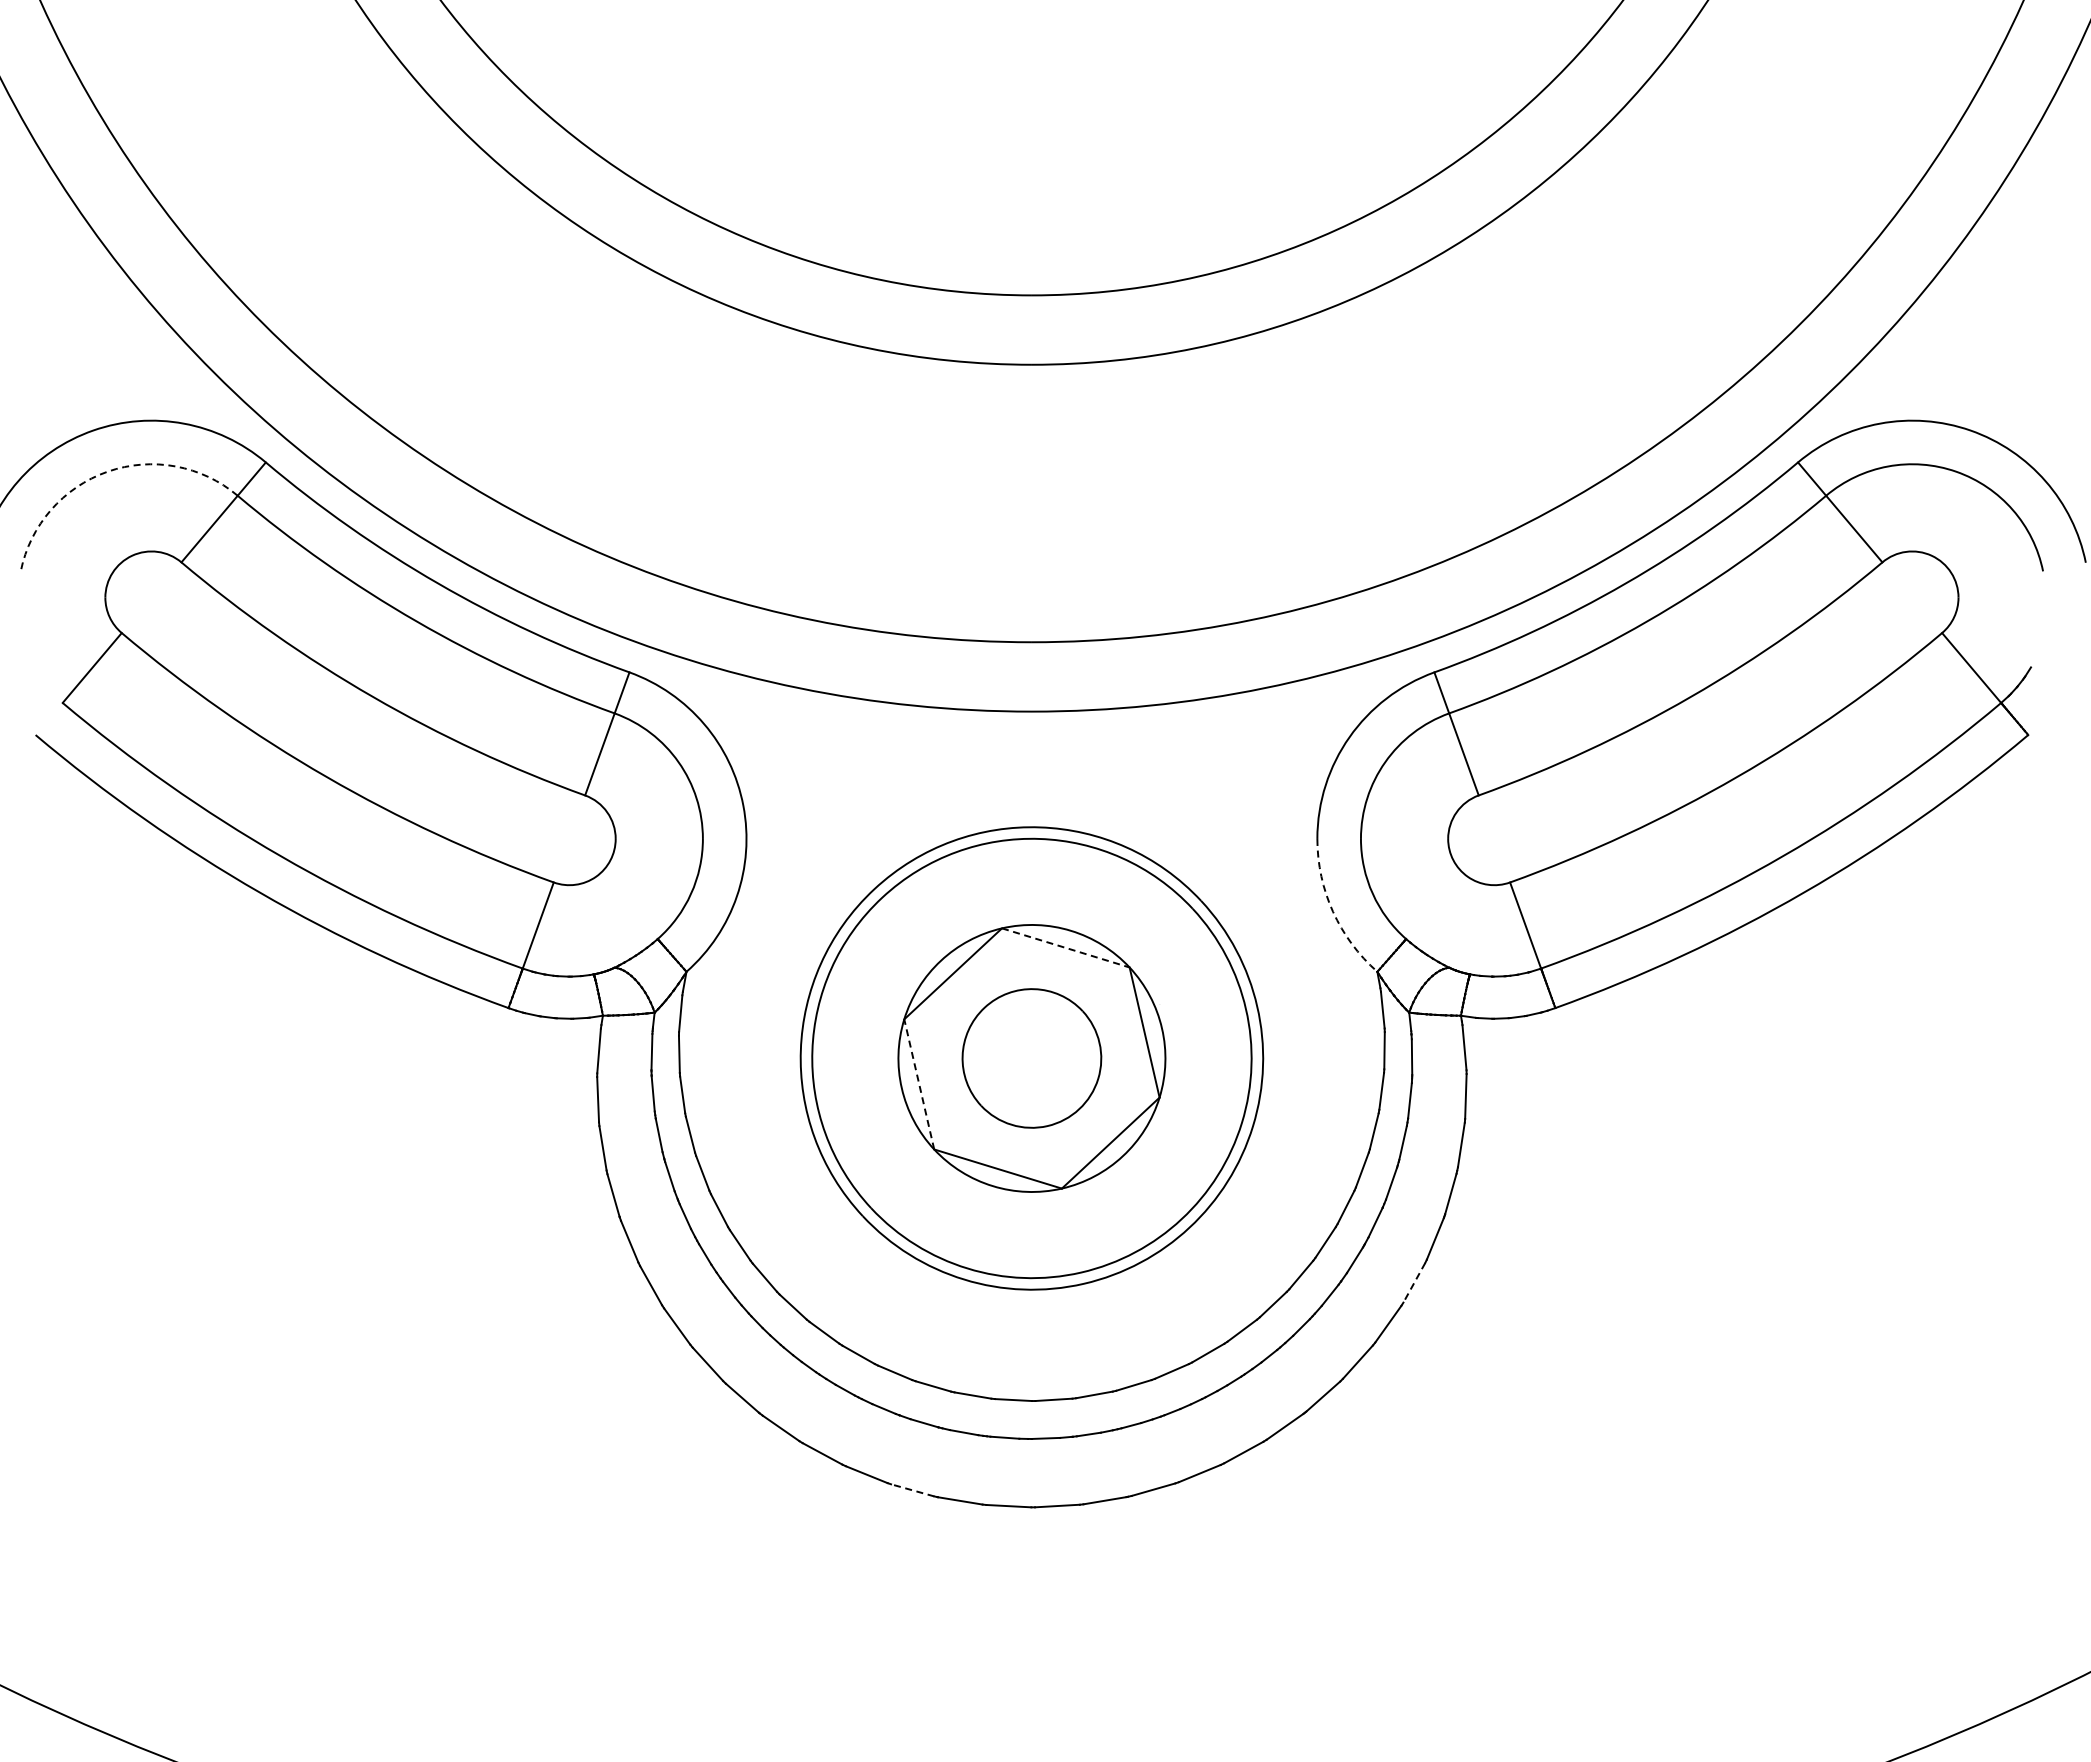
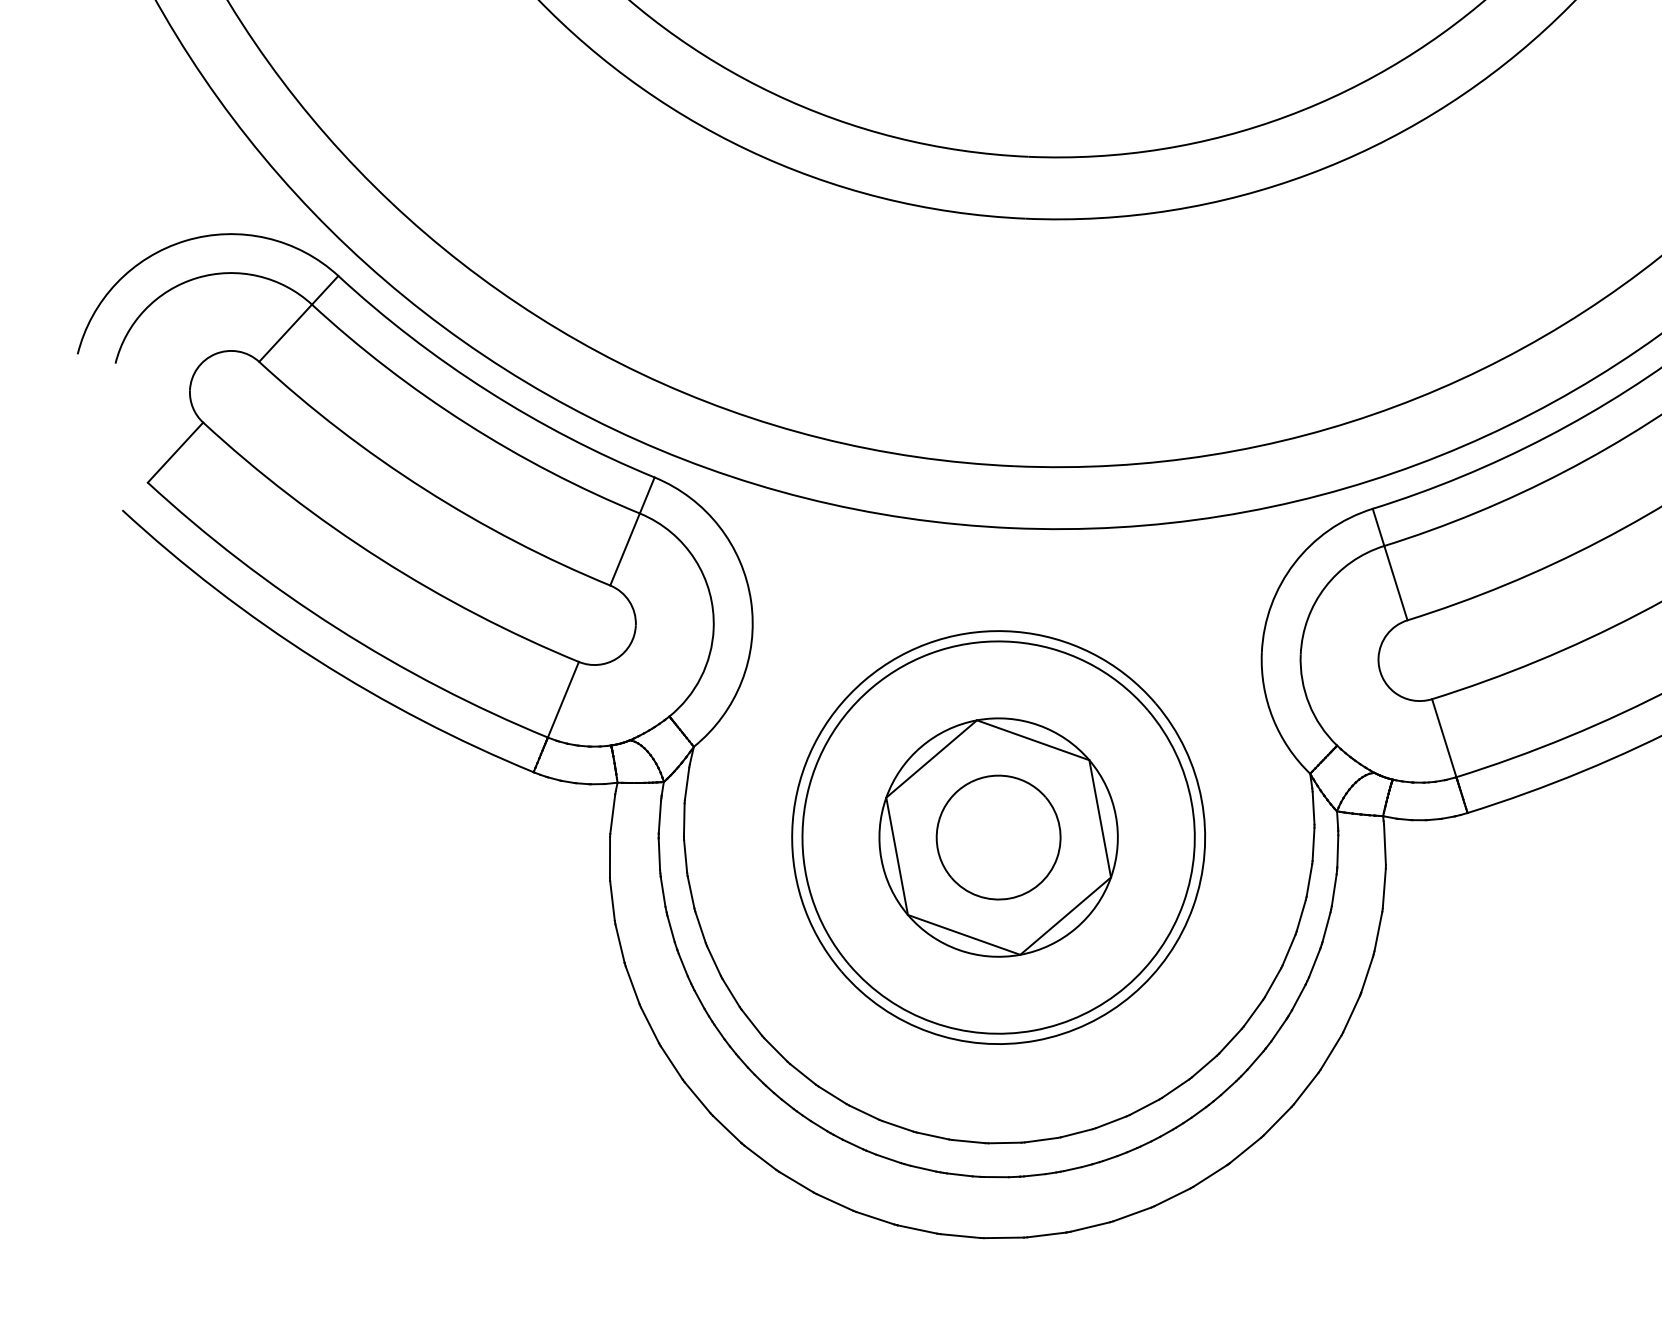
arc: (107, 471) -> (196, 277), dashed -> solid
arc: (1333, 911) -> (1273, 718), dashed -> solid
line: (1065, 947) -> (1032, 739), dashed -> solid
line: (919, 1084) -> (897, 856), dashed -> solid
line: (1414, 1282) -> (1331, 1052), dashed -> solid
line: (912, 1490) -> (875, 1218), dashed -> solid

